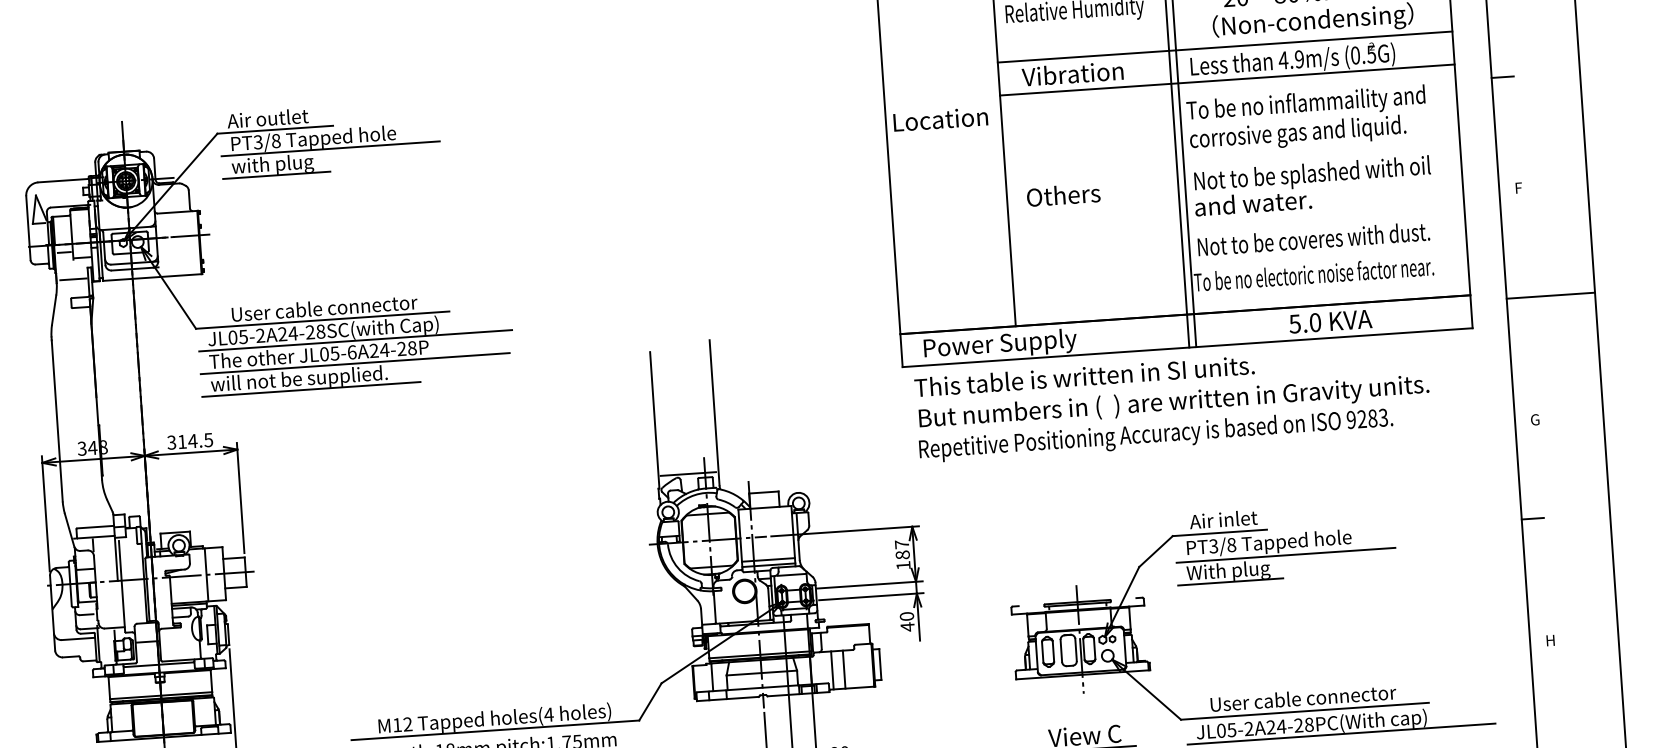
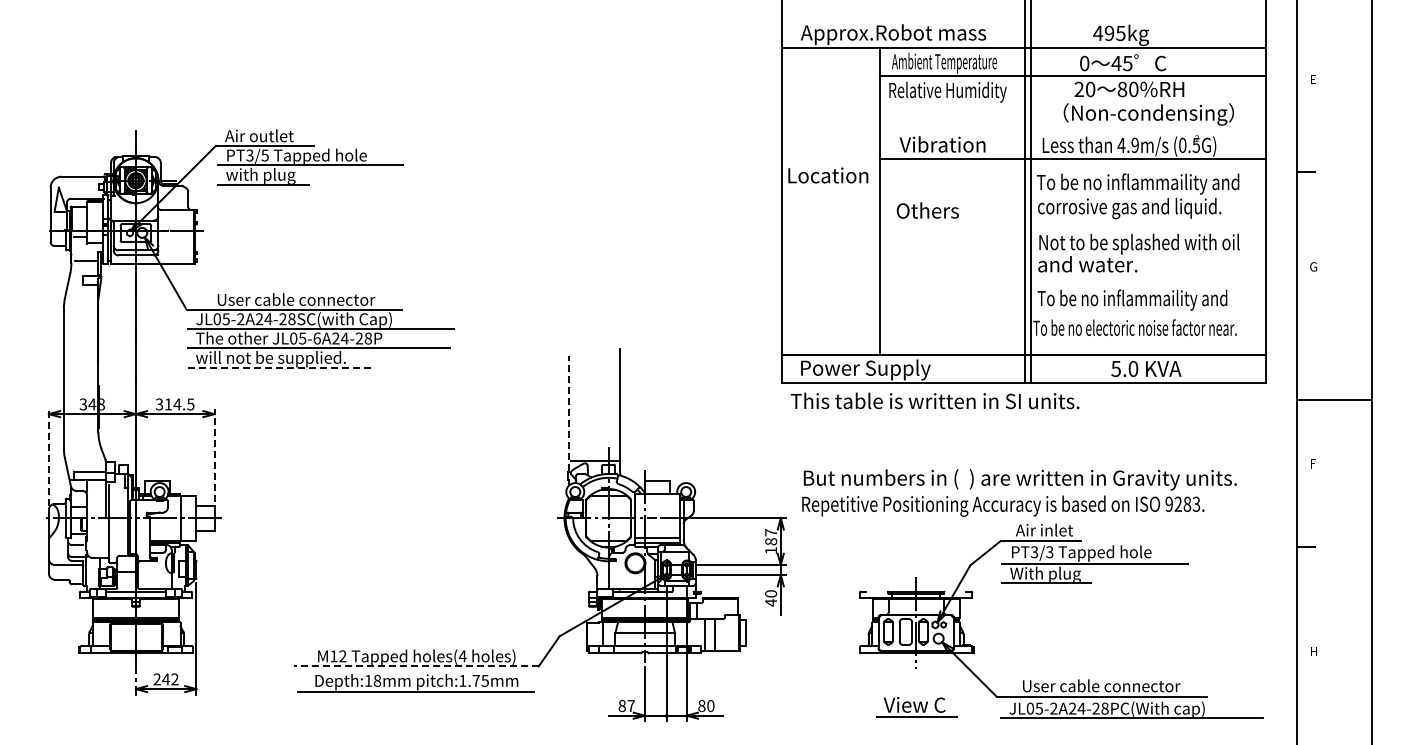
line: (1224, 46) -> (1072, 130), removed
text: (275, 141) -> (264, 155), PT3/8 -> PT3/5
text: (1519, 187) -> (1313, 266), F -> G
text: (1063, 195) -> (927, 210), moved
text: (1313, 240) -> (1136, 299), Not to be coveres with dust. -> To be no inflammaility and
line: (1550, 295) -> (1333, 399), moved
line: (311, 389) -> (280, 367), solid -> dashed
text: (1174, 418) -> (1019, 492), moved
text: (1534, 419) -> (1313, 463), G -> F
line: (655, 420) -> (569, 413), solid -> dashed
line: (240, 498) -> (214, 455), solid -> dashed
line: (45, 513) -> (48, 457), solid -> dashed
text: (1231, 545) -> (1049, 552), PT3/8 -> PT3/3
line: (495, 730) -> (416, 666), solid -> dashed

